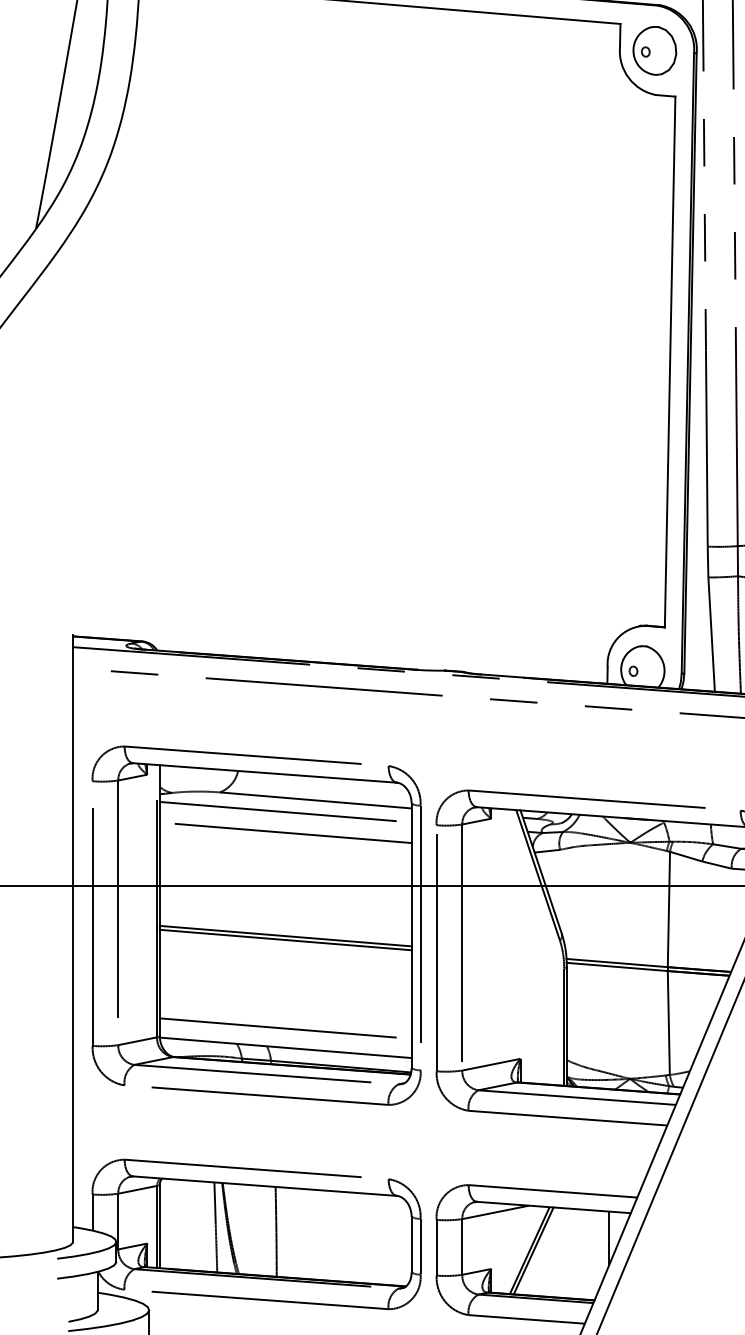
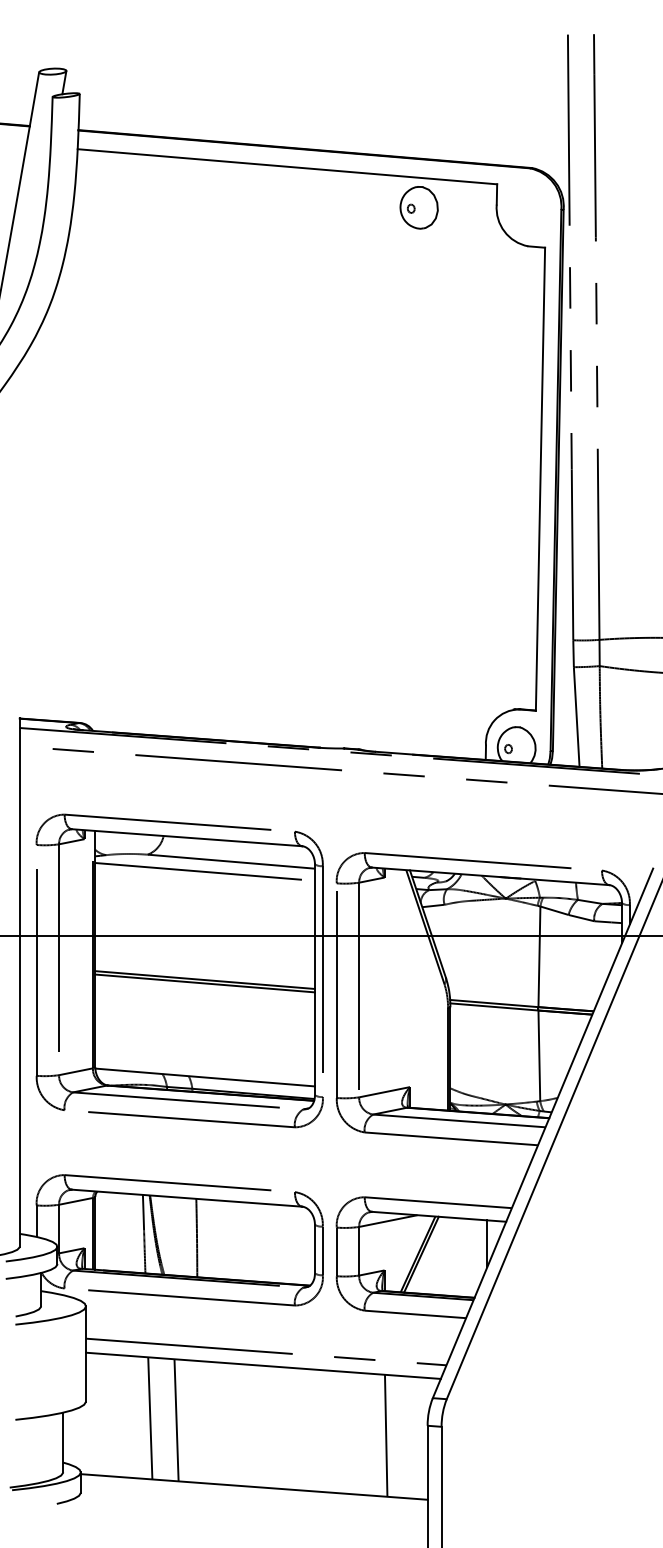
part: (654, 50) -> (418, 207), moved
line: (284, 832) -> (204, 889), removed
line: (284, 1028) -> (204, 1060), removed

